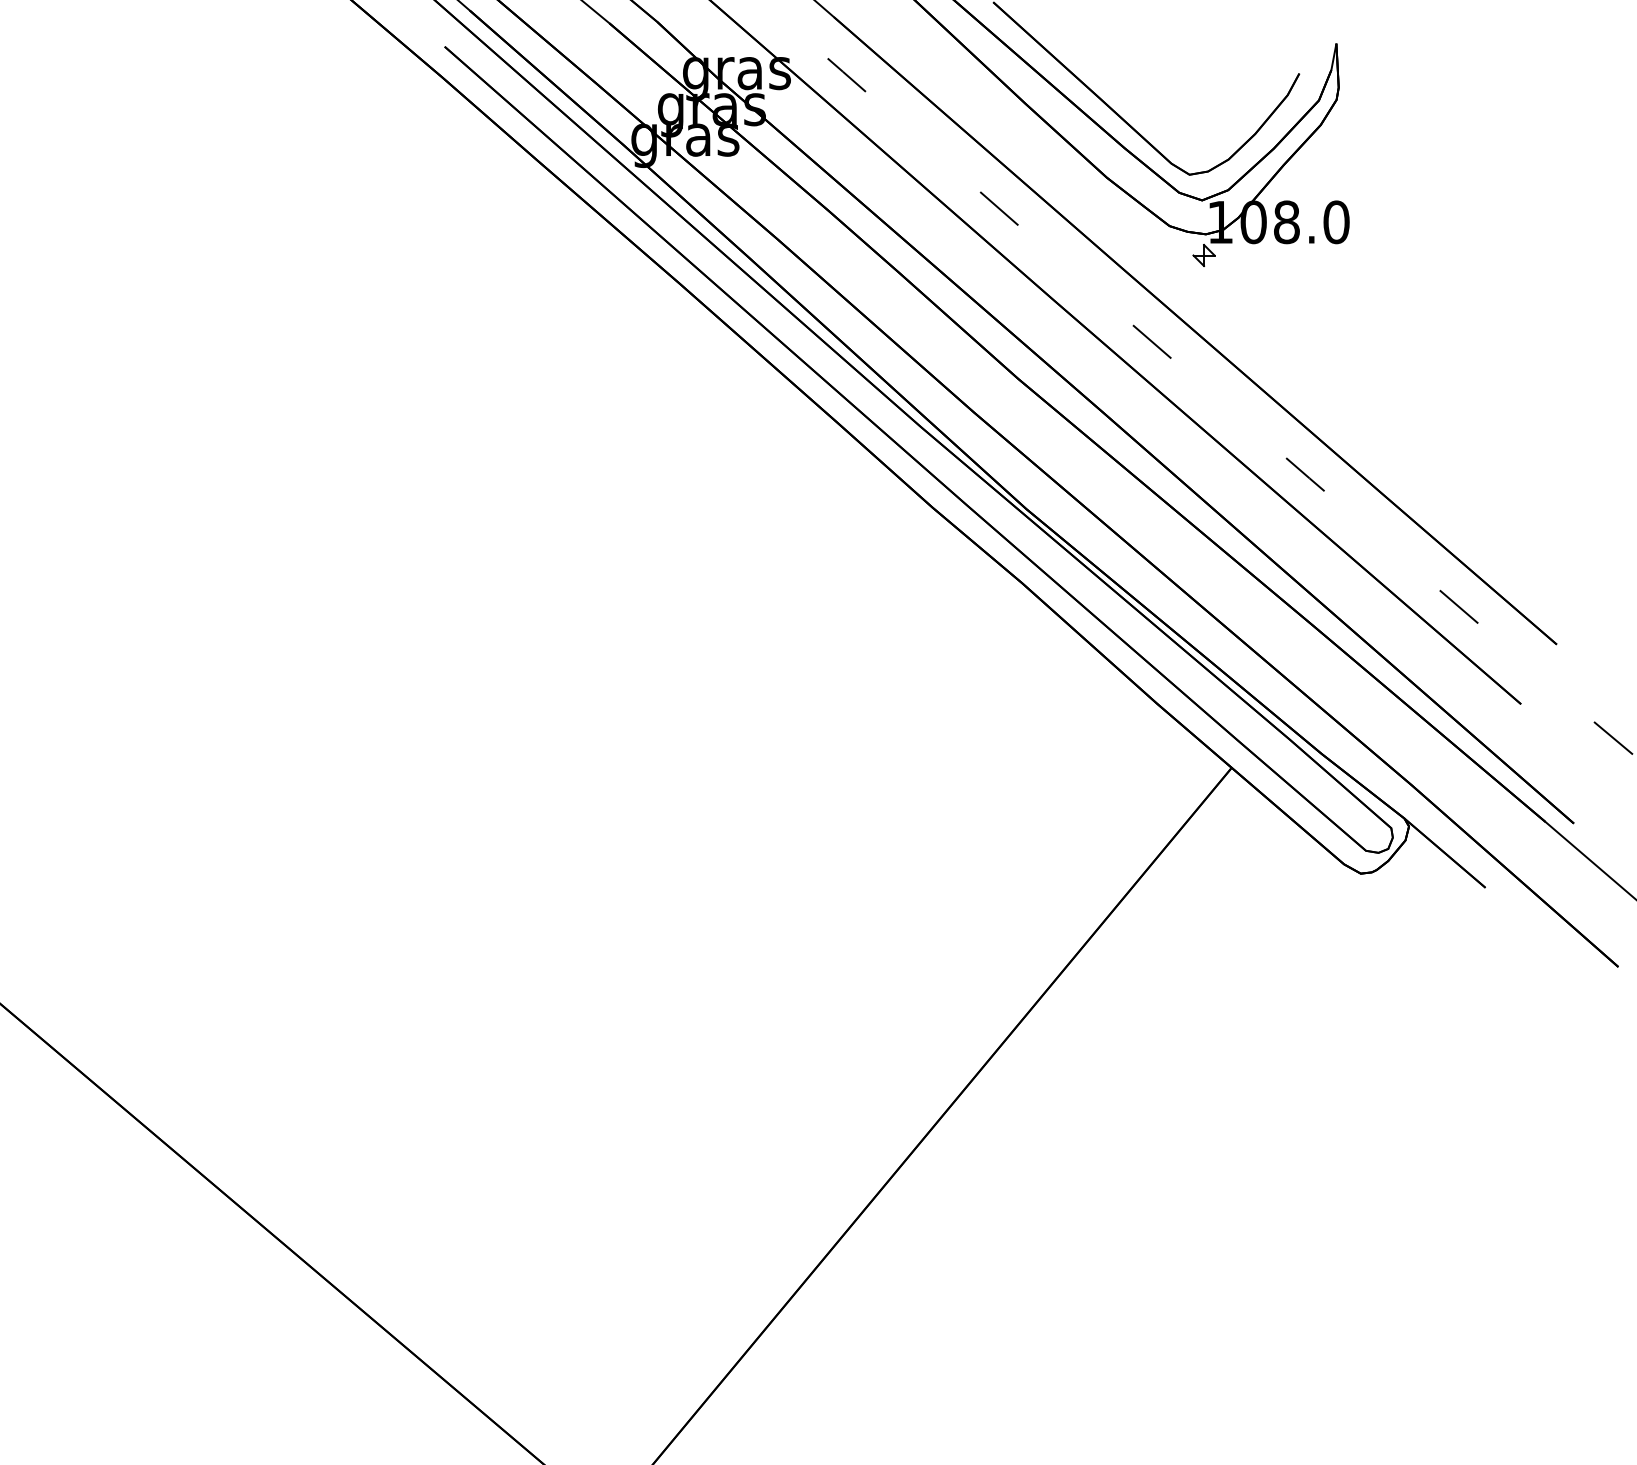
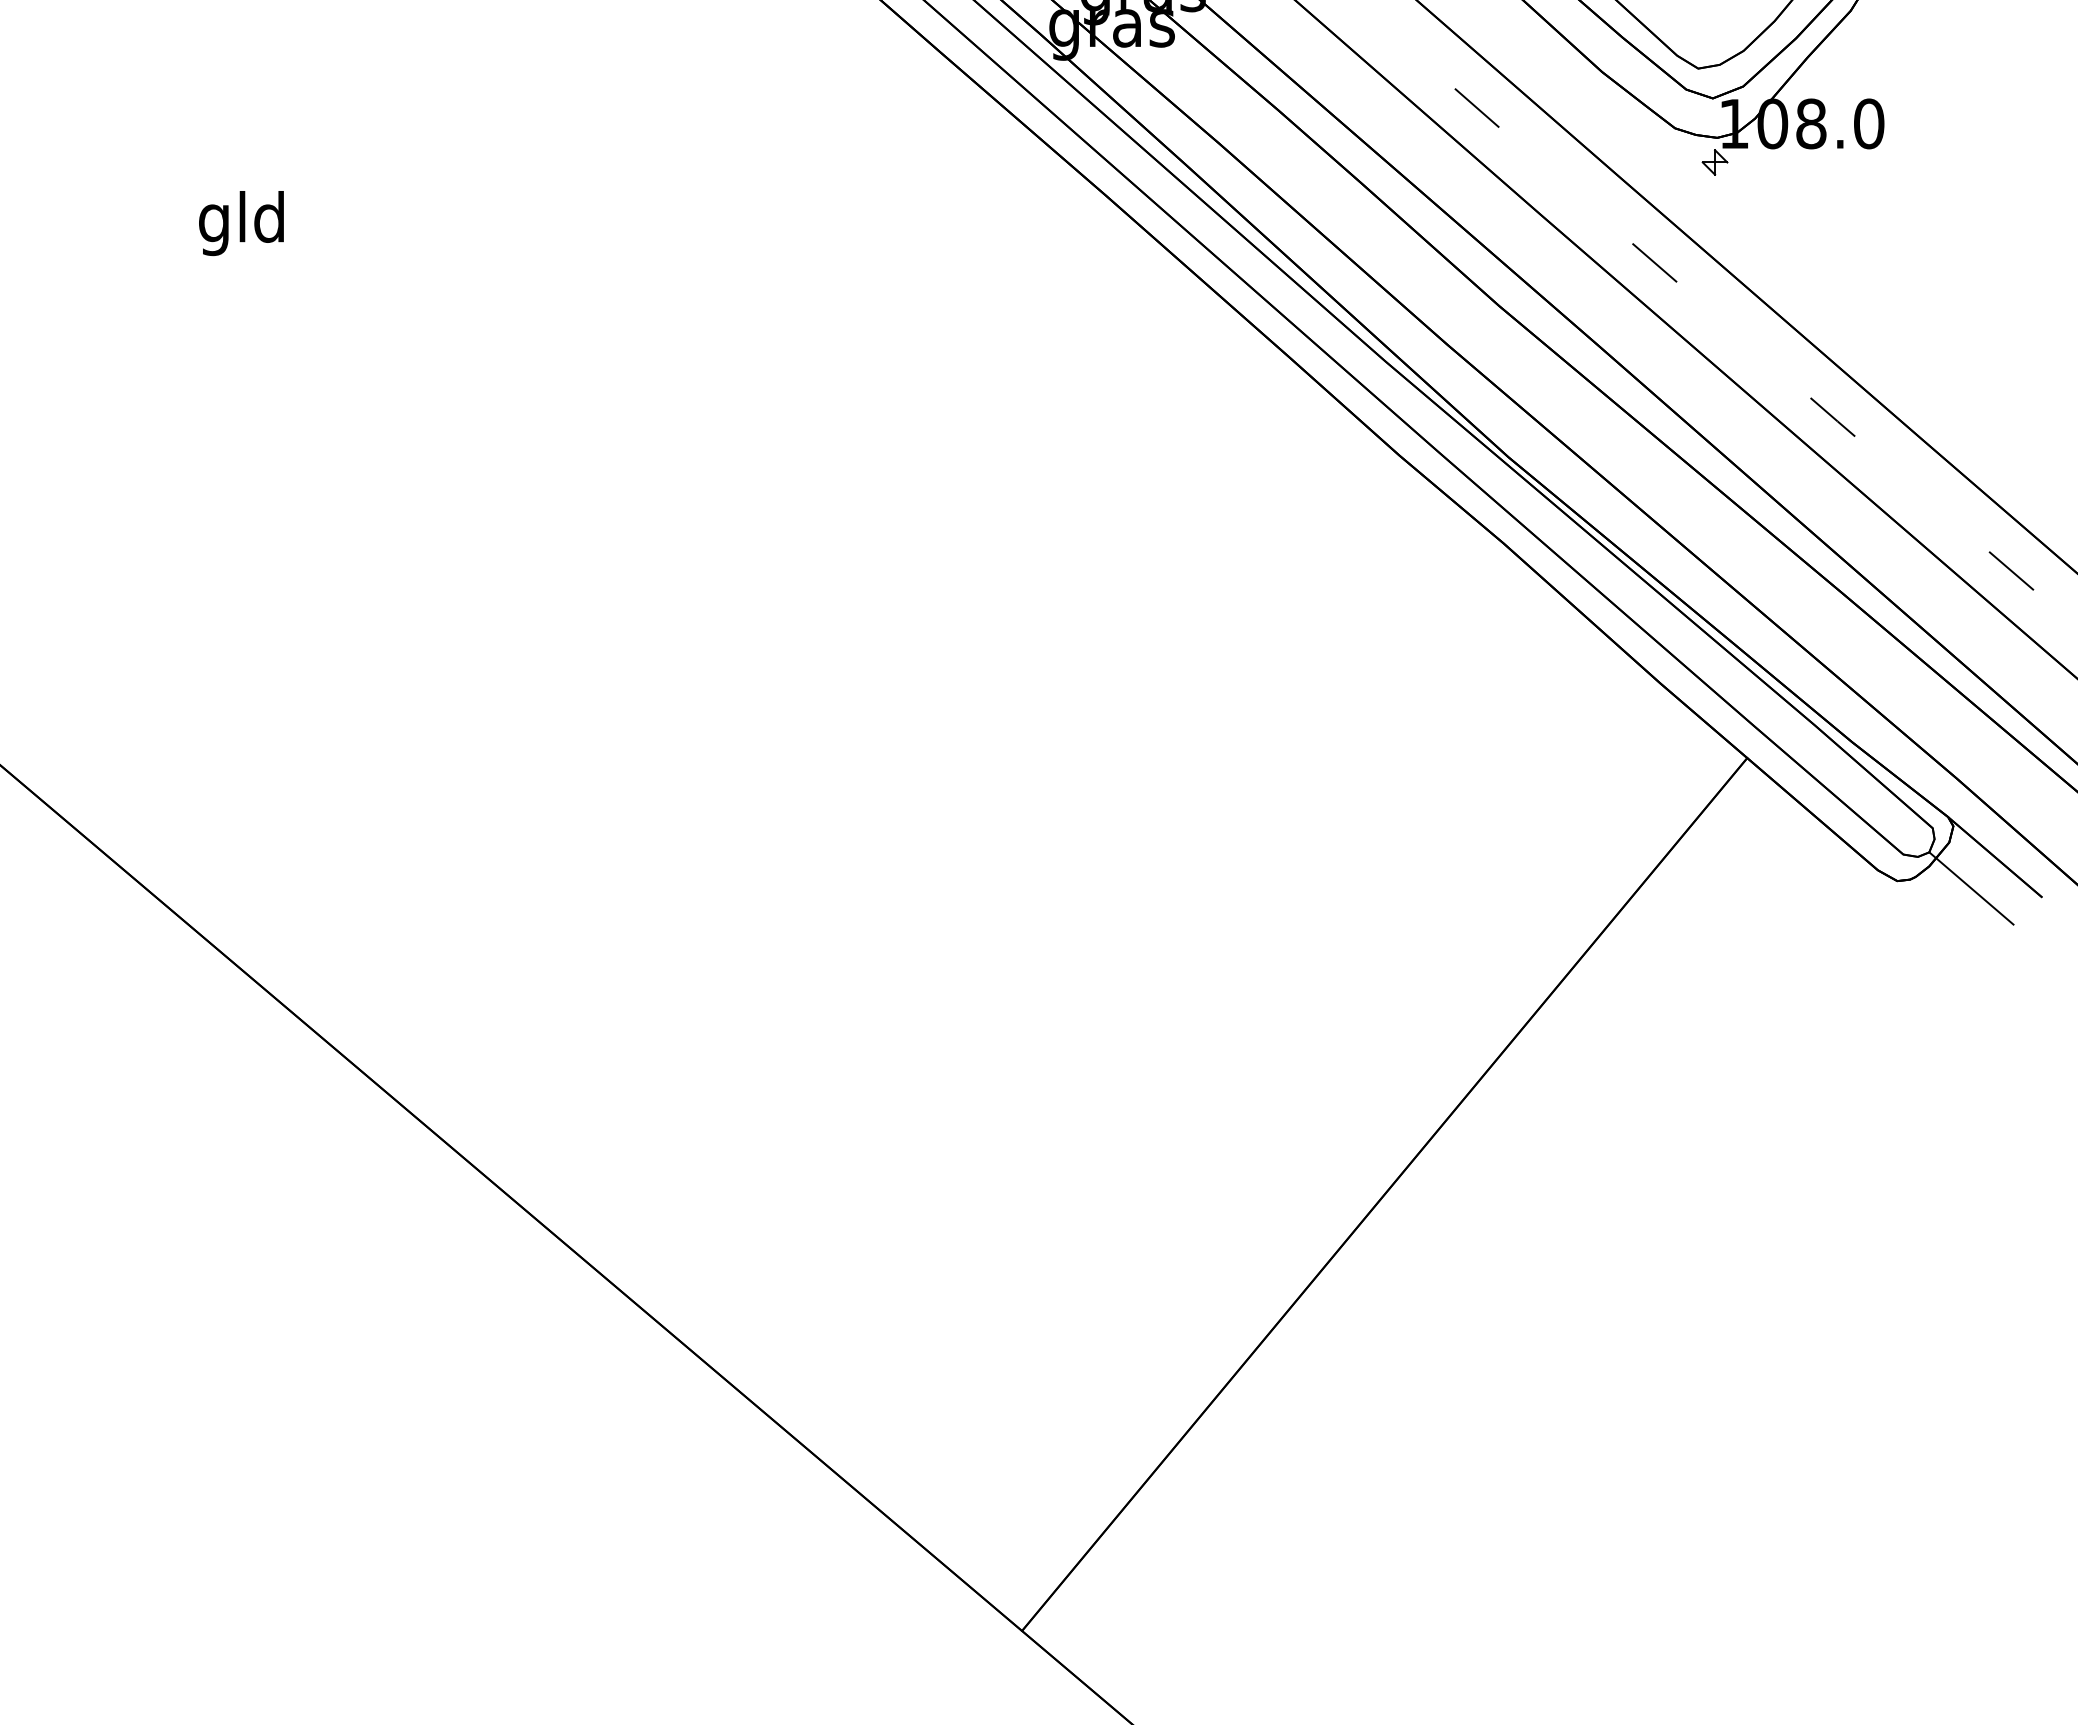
line: (1424, 880) -> (1971, 888), added

